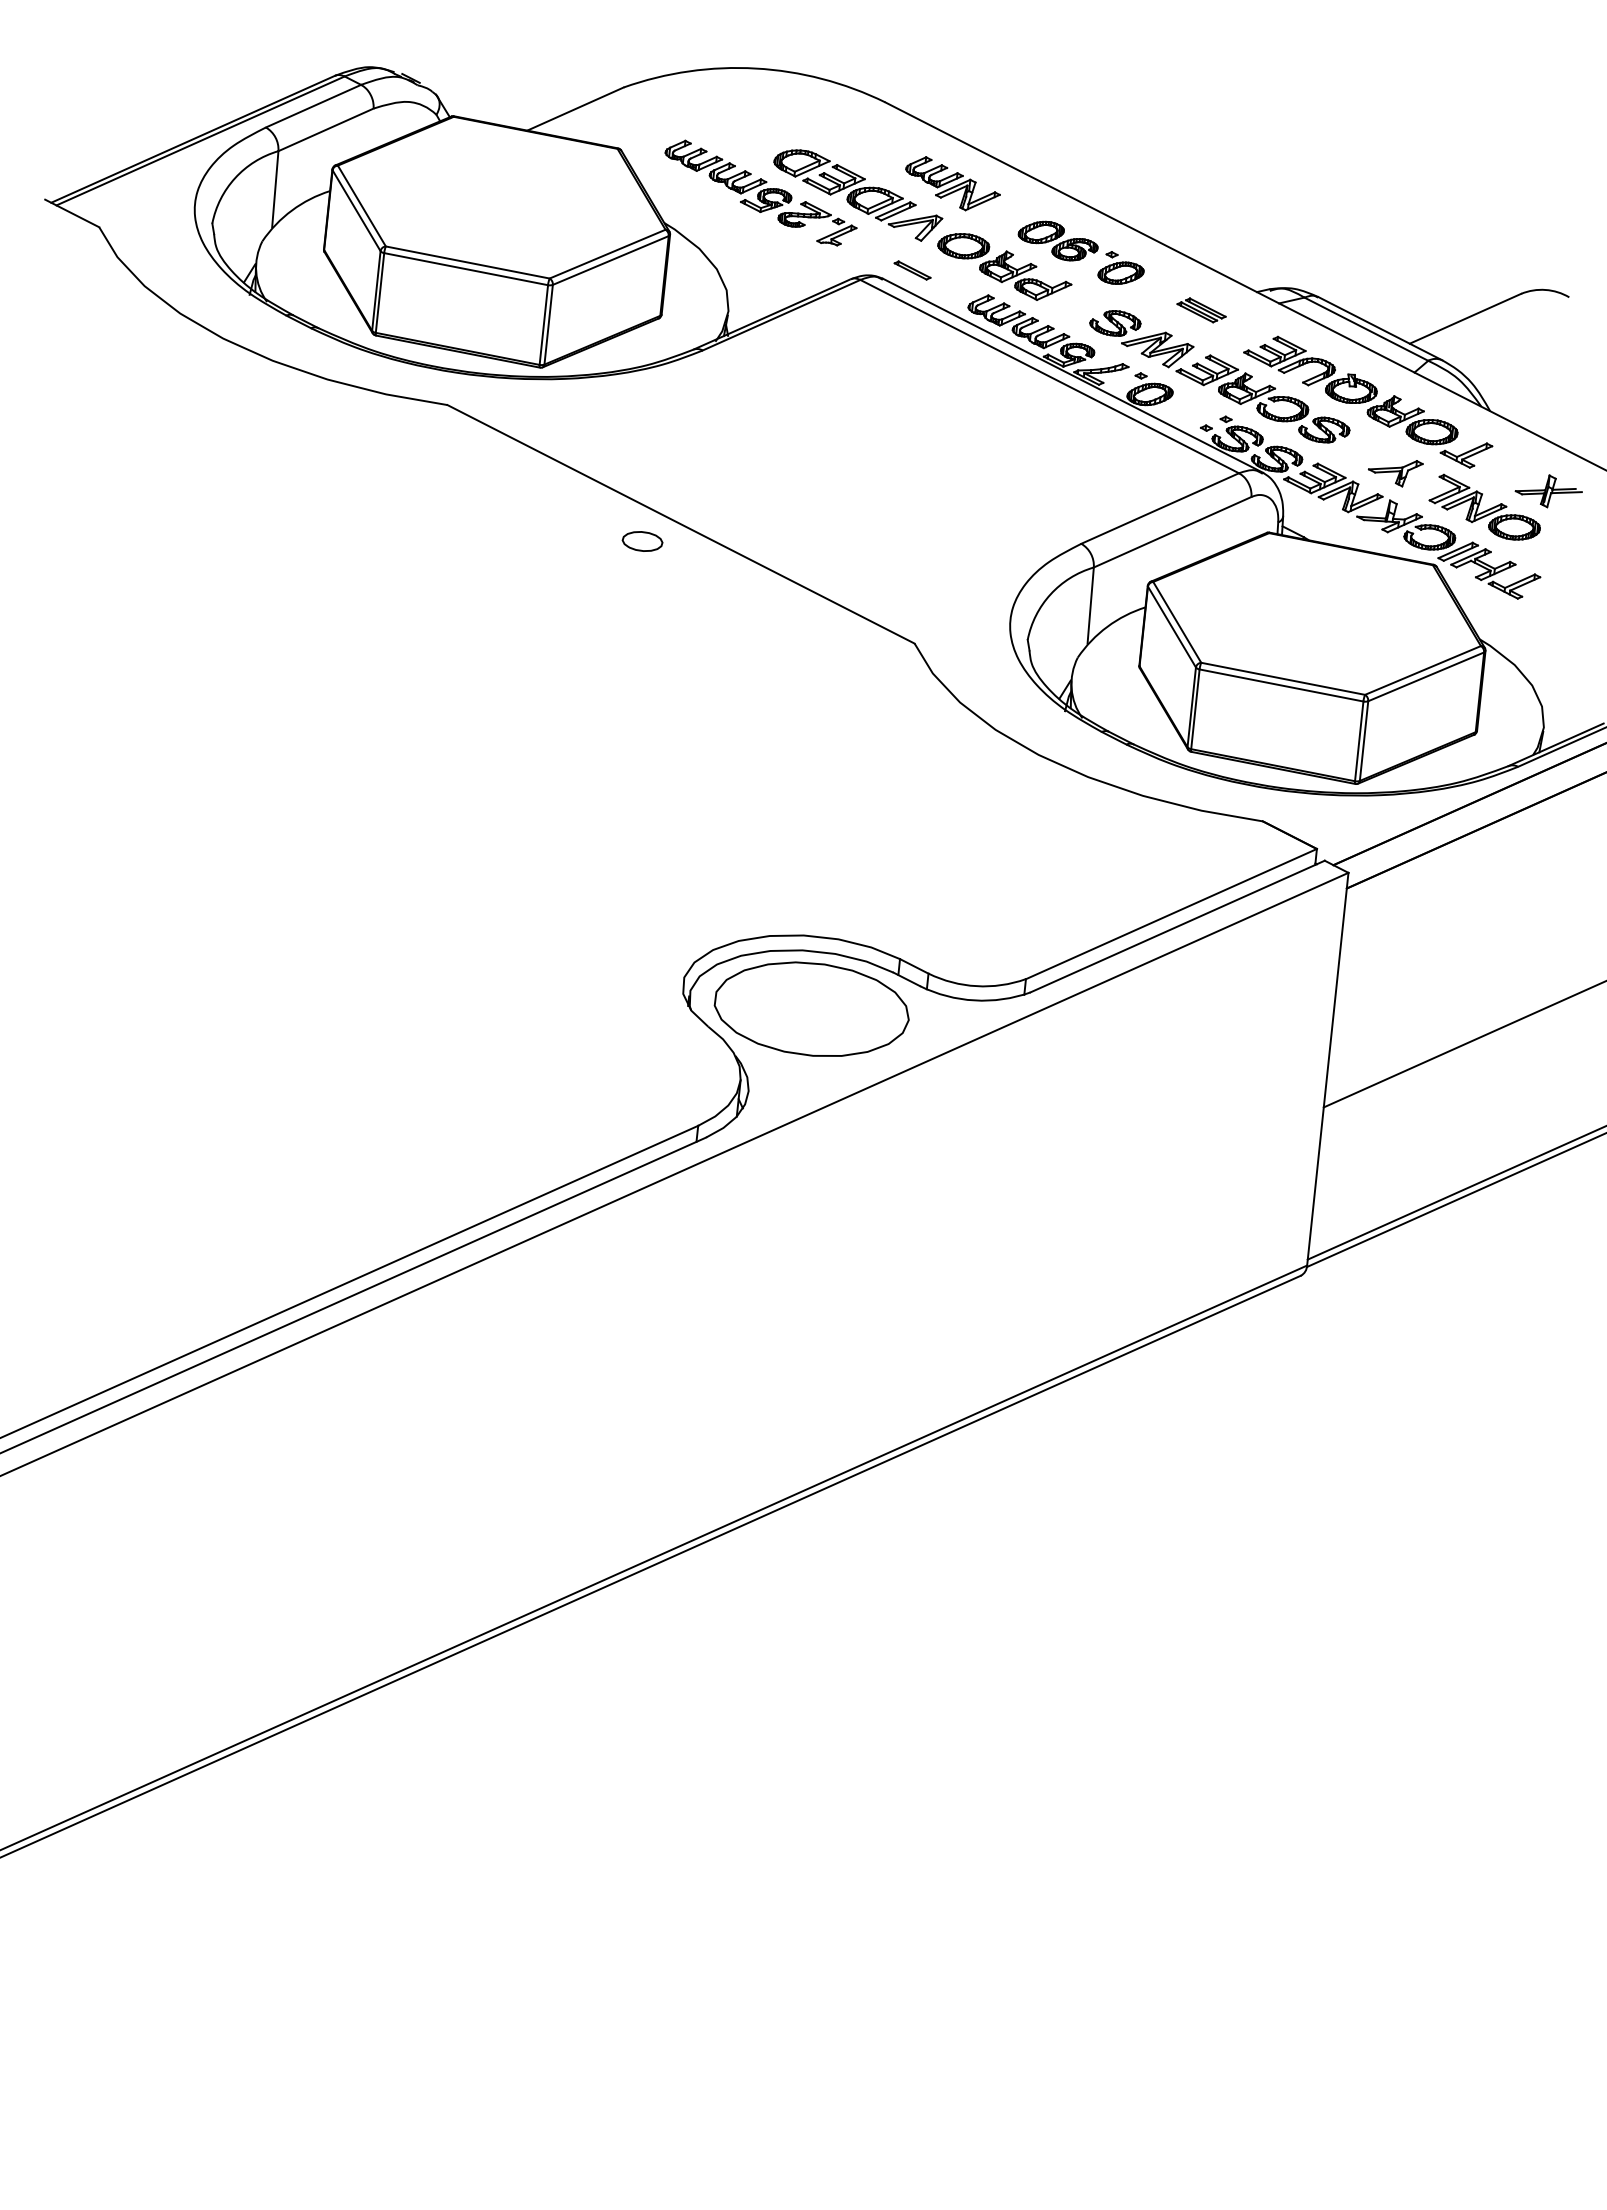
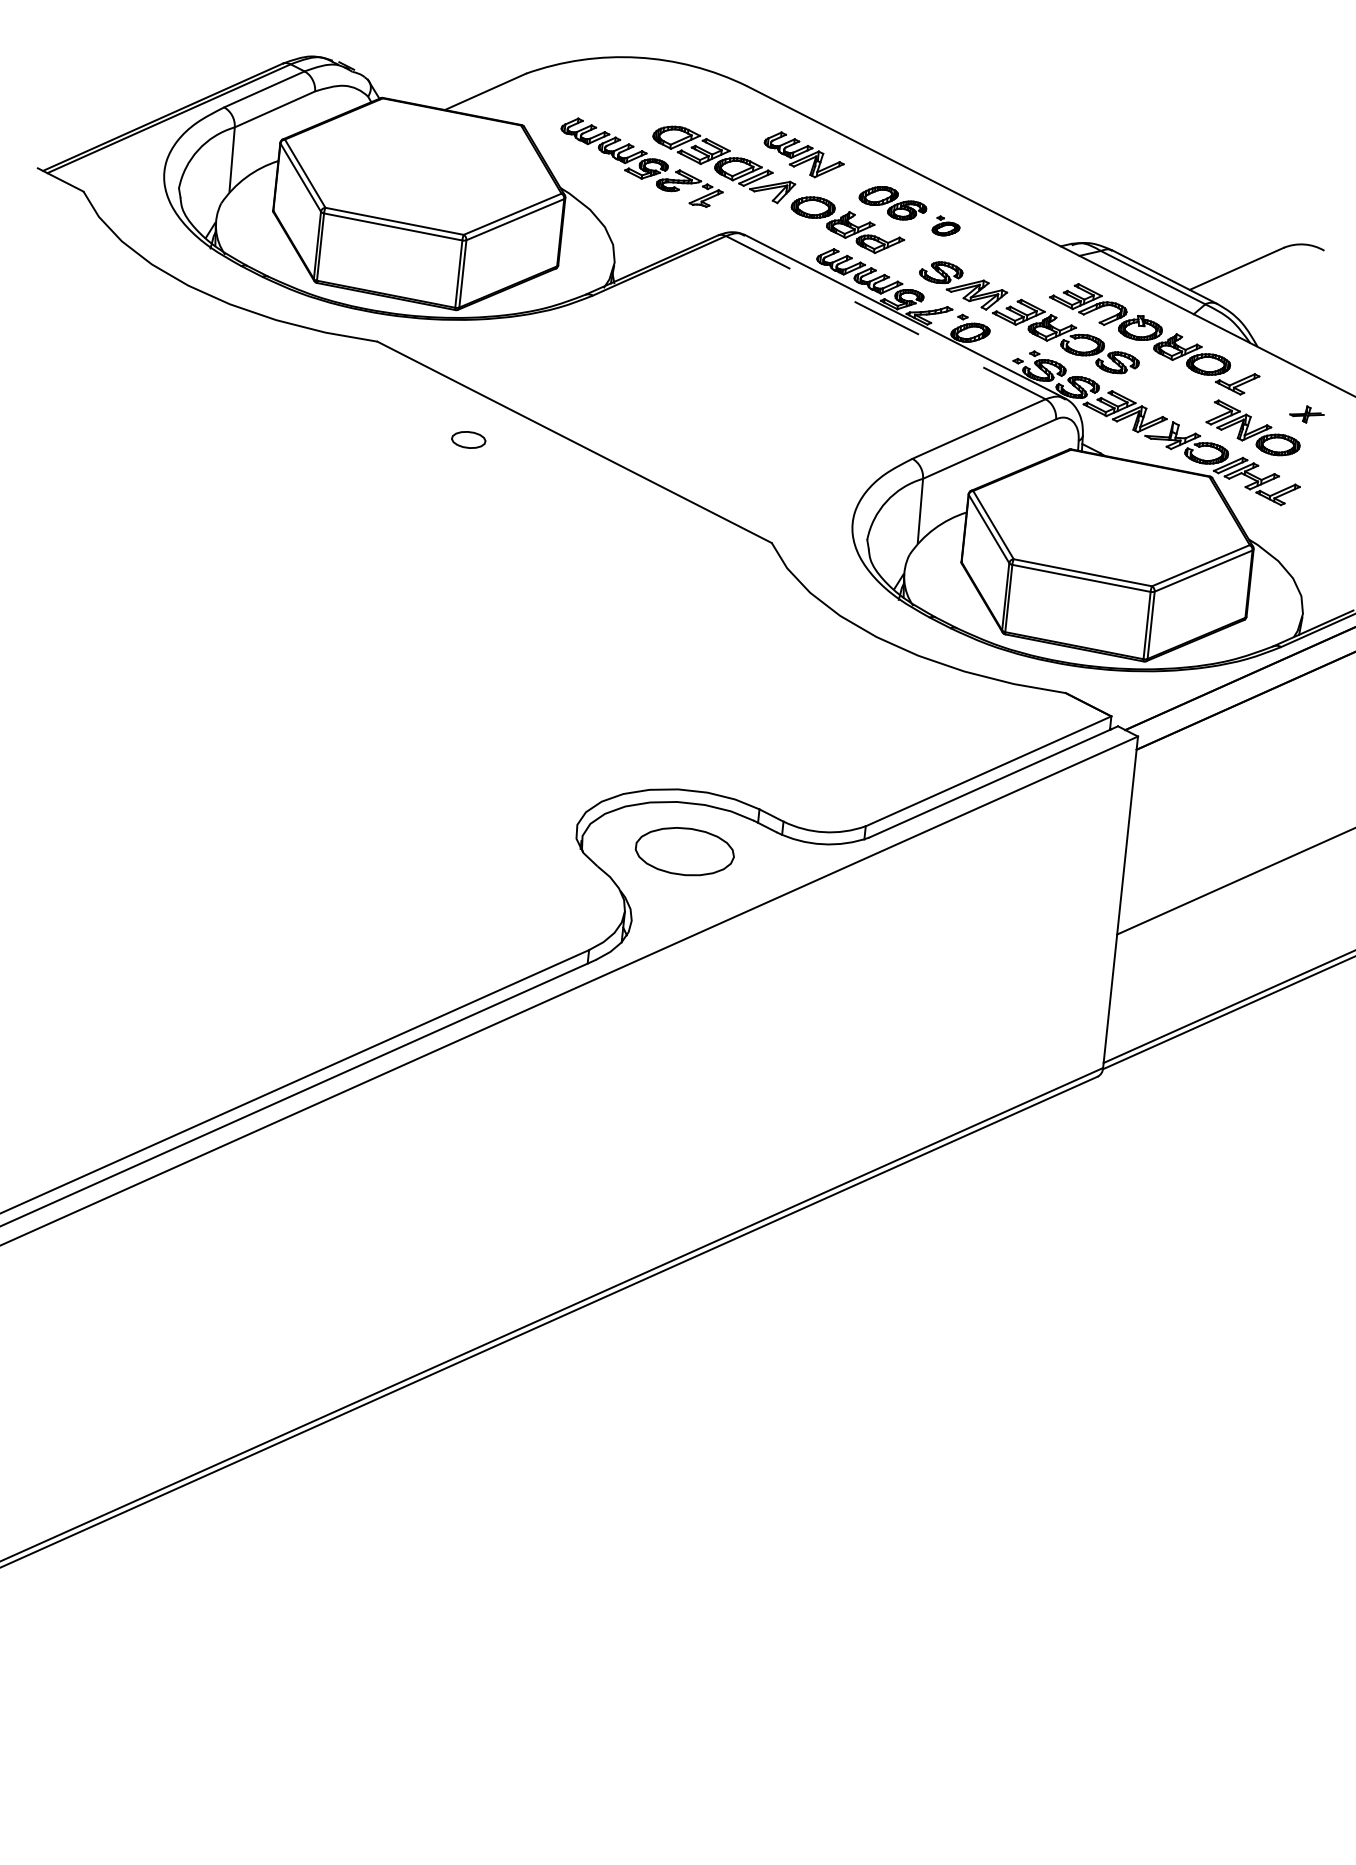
part: (1120, 267) -> (945, 225), size x0.7
part: (912, 270) -> (770, 228), removed
part: (1201, 310) -> (1013, 261), removed
line: (1049, 376) -> (885, 317), solid -> dashed
part: (1395, 473) -> (1177, 399), removed
part: (1548, 491) -> (1306, 414), size x0.6
part: (642, 541) -> (468, 439), moved
part: (811, 1008) -> (684, 851), size x0.6

